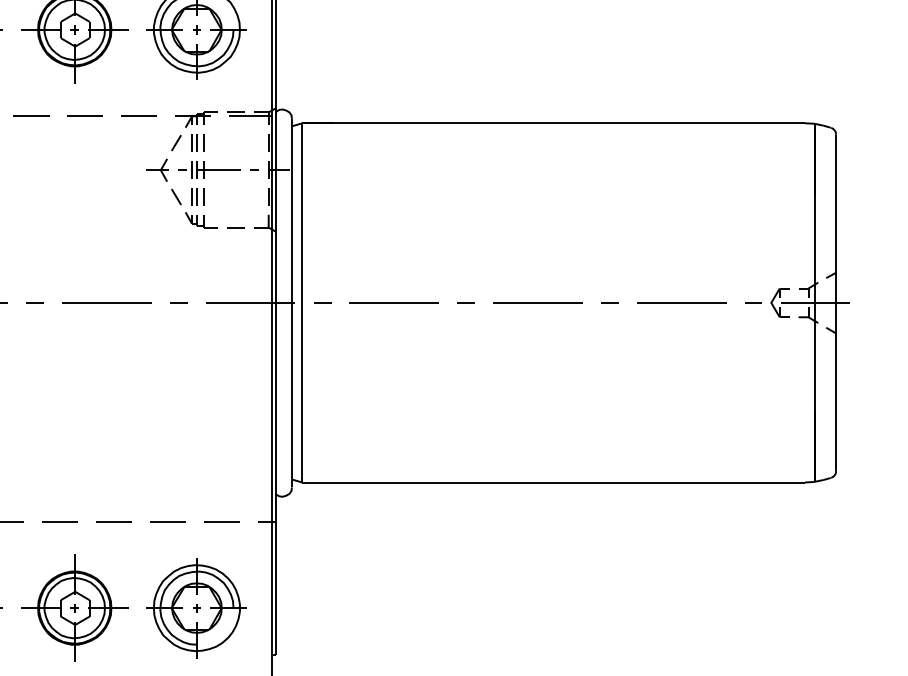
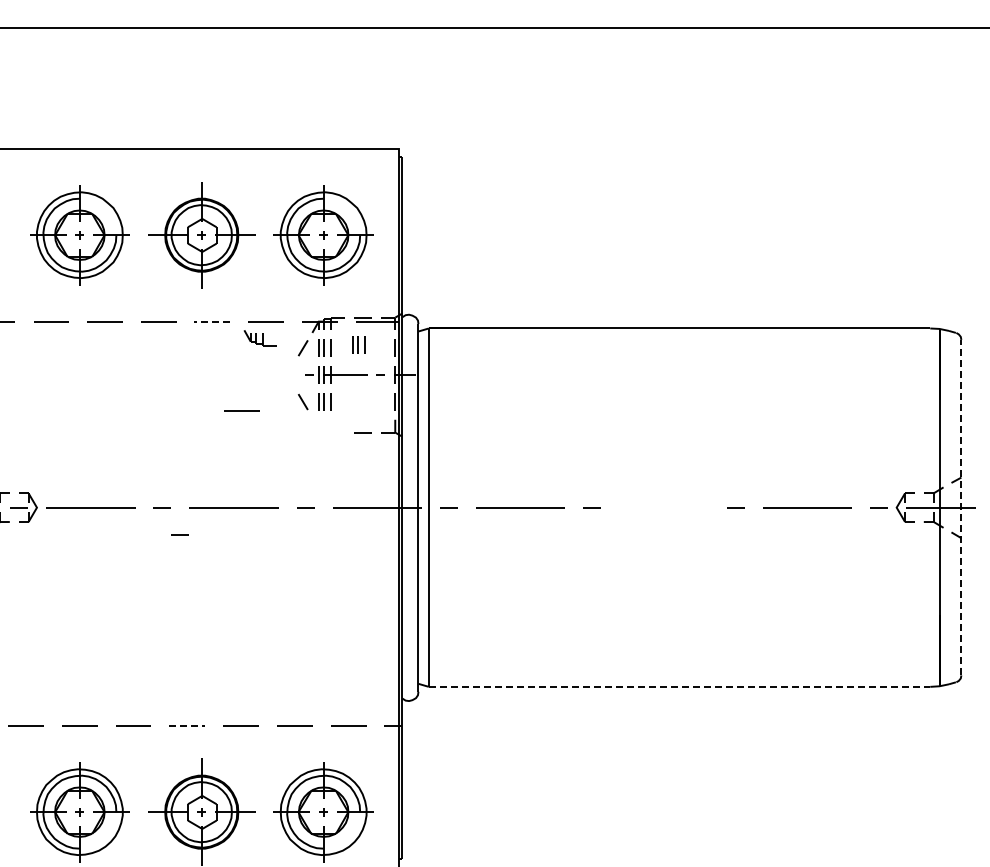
line: (84, 116) -> (211, 321), solid -> dashed
part: (231, 139) -> (358, 344), added
part: (157, 169) -> (284, 374), removed
line: (114, 205) -> (241, 410), added
part: (200, 220) -> (259, 338), moved
line: (537, 302) -> (663, 507), removed
line: (836, 302) -> (961, 507), solid -> dashed
line: (52, 329) -> (179, 534), added
line: (553, 482) -> (679, 686), solid -> dashed
line: (60, 522) -> (187, 726), solid -> dashed

